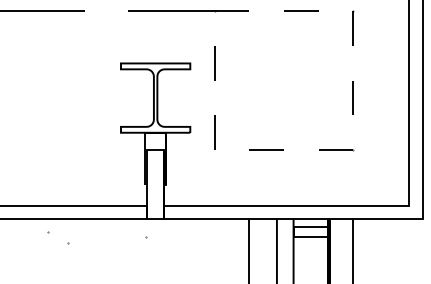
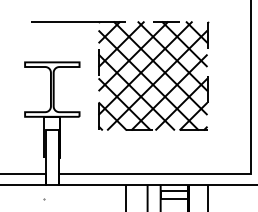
hatch: (283, 80) -> (152, 75), added

